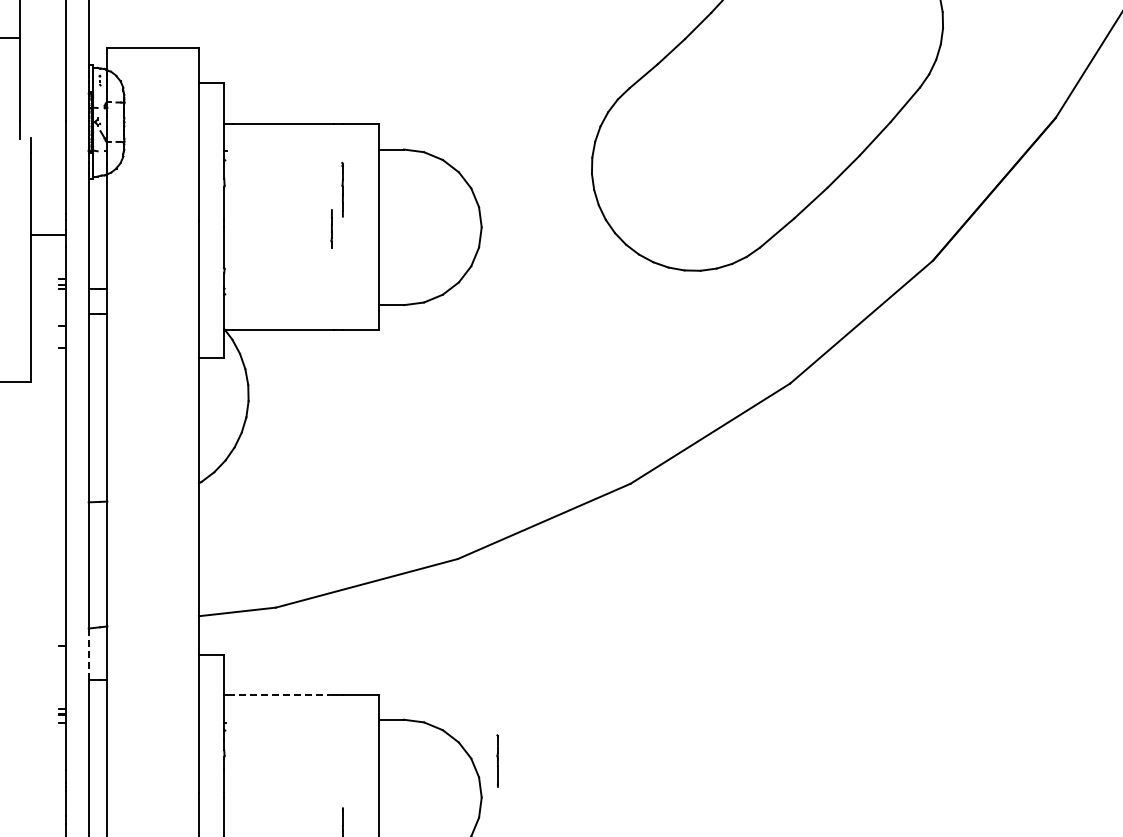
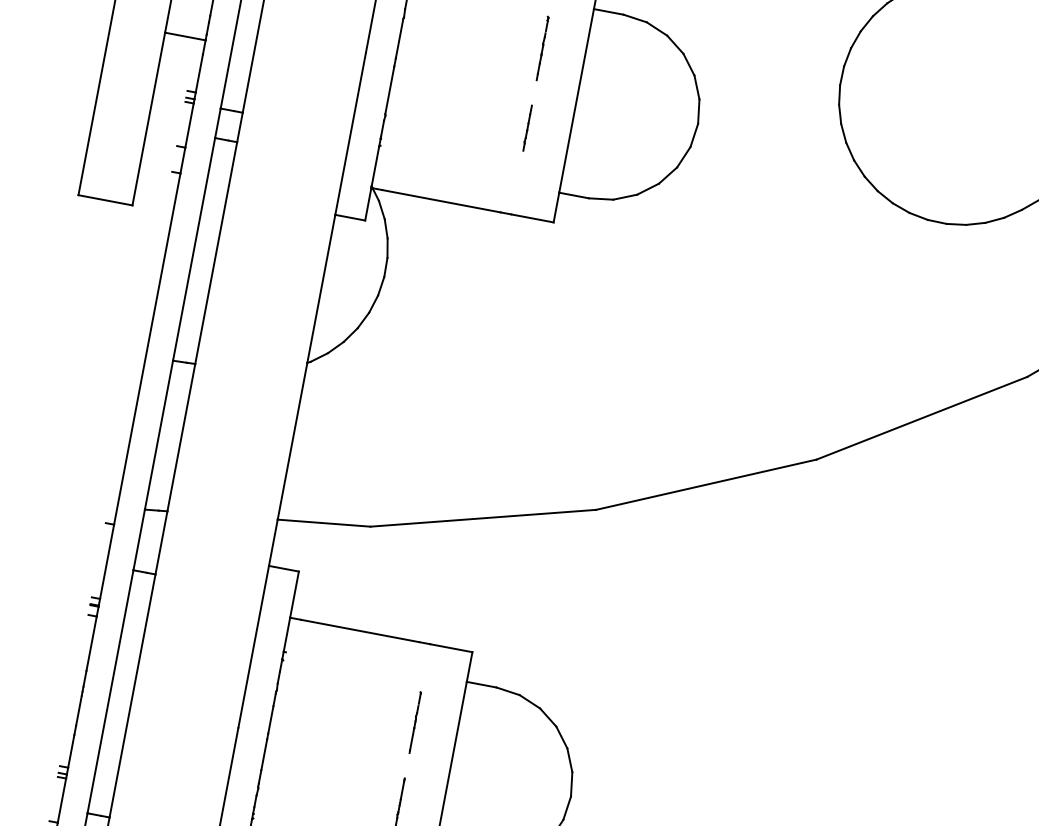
line: (331, 228) -> (527, 127), moved
line: (88, 654) -> (138, 540), dashed -> solid
line: (283, 694) -> (360, 630), dashed -> solid
line: (497, 760) -> (414, 721), moved

